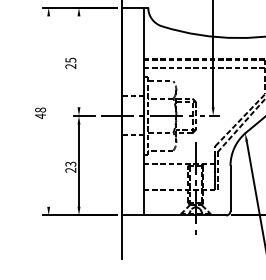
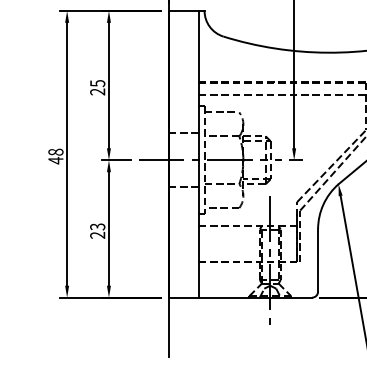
line: (79, 61) -> (109, 85), added
line: (48, 111) -> (66, 154), added

